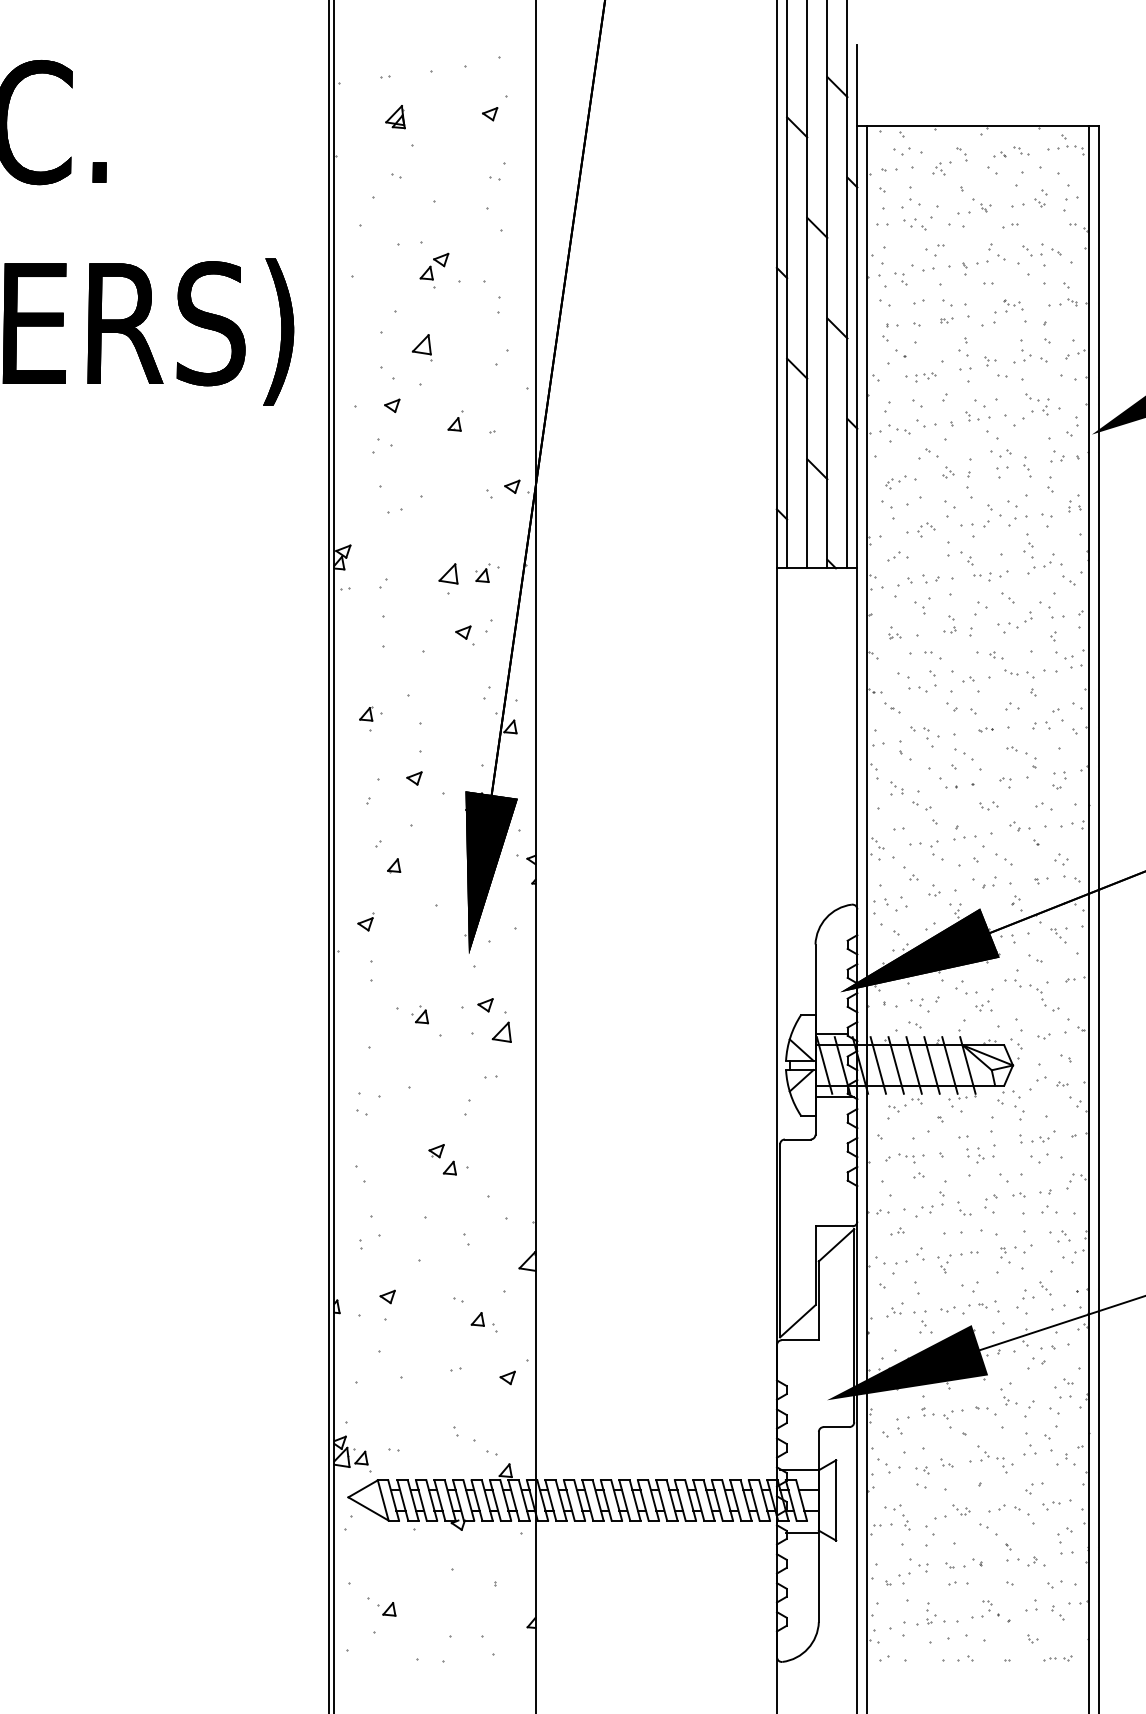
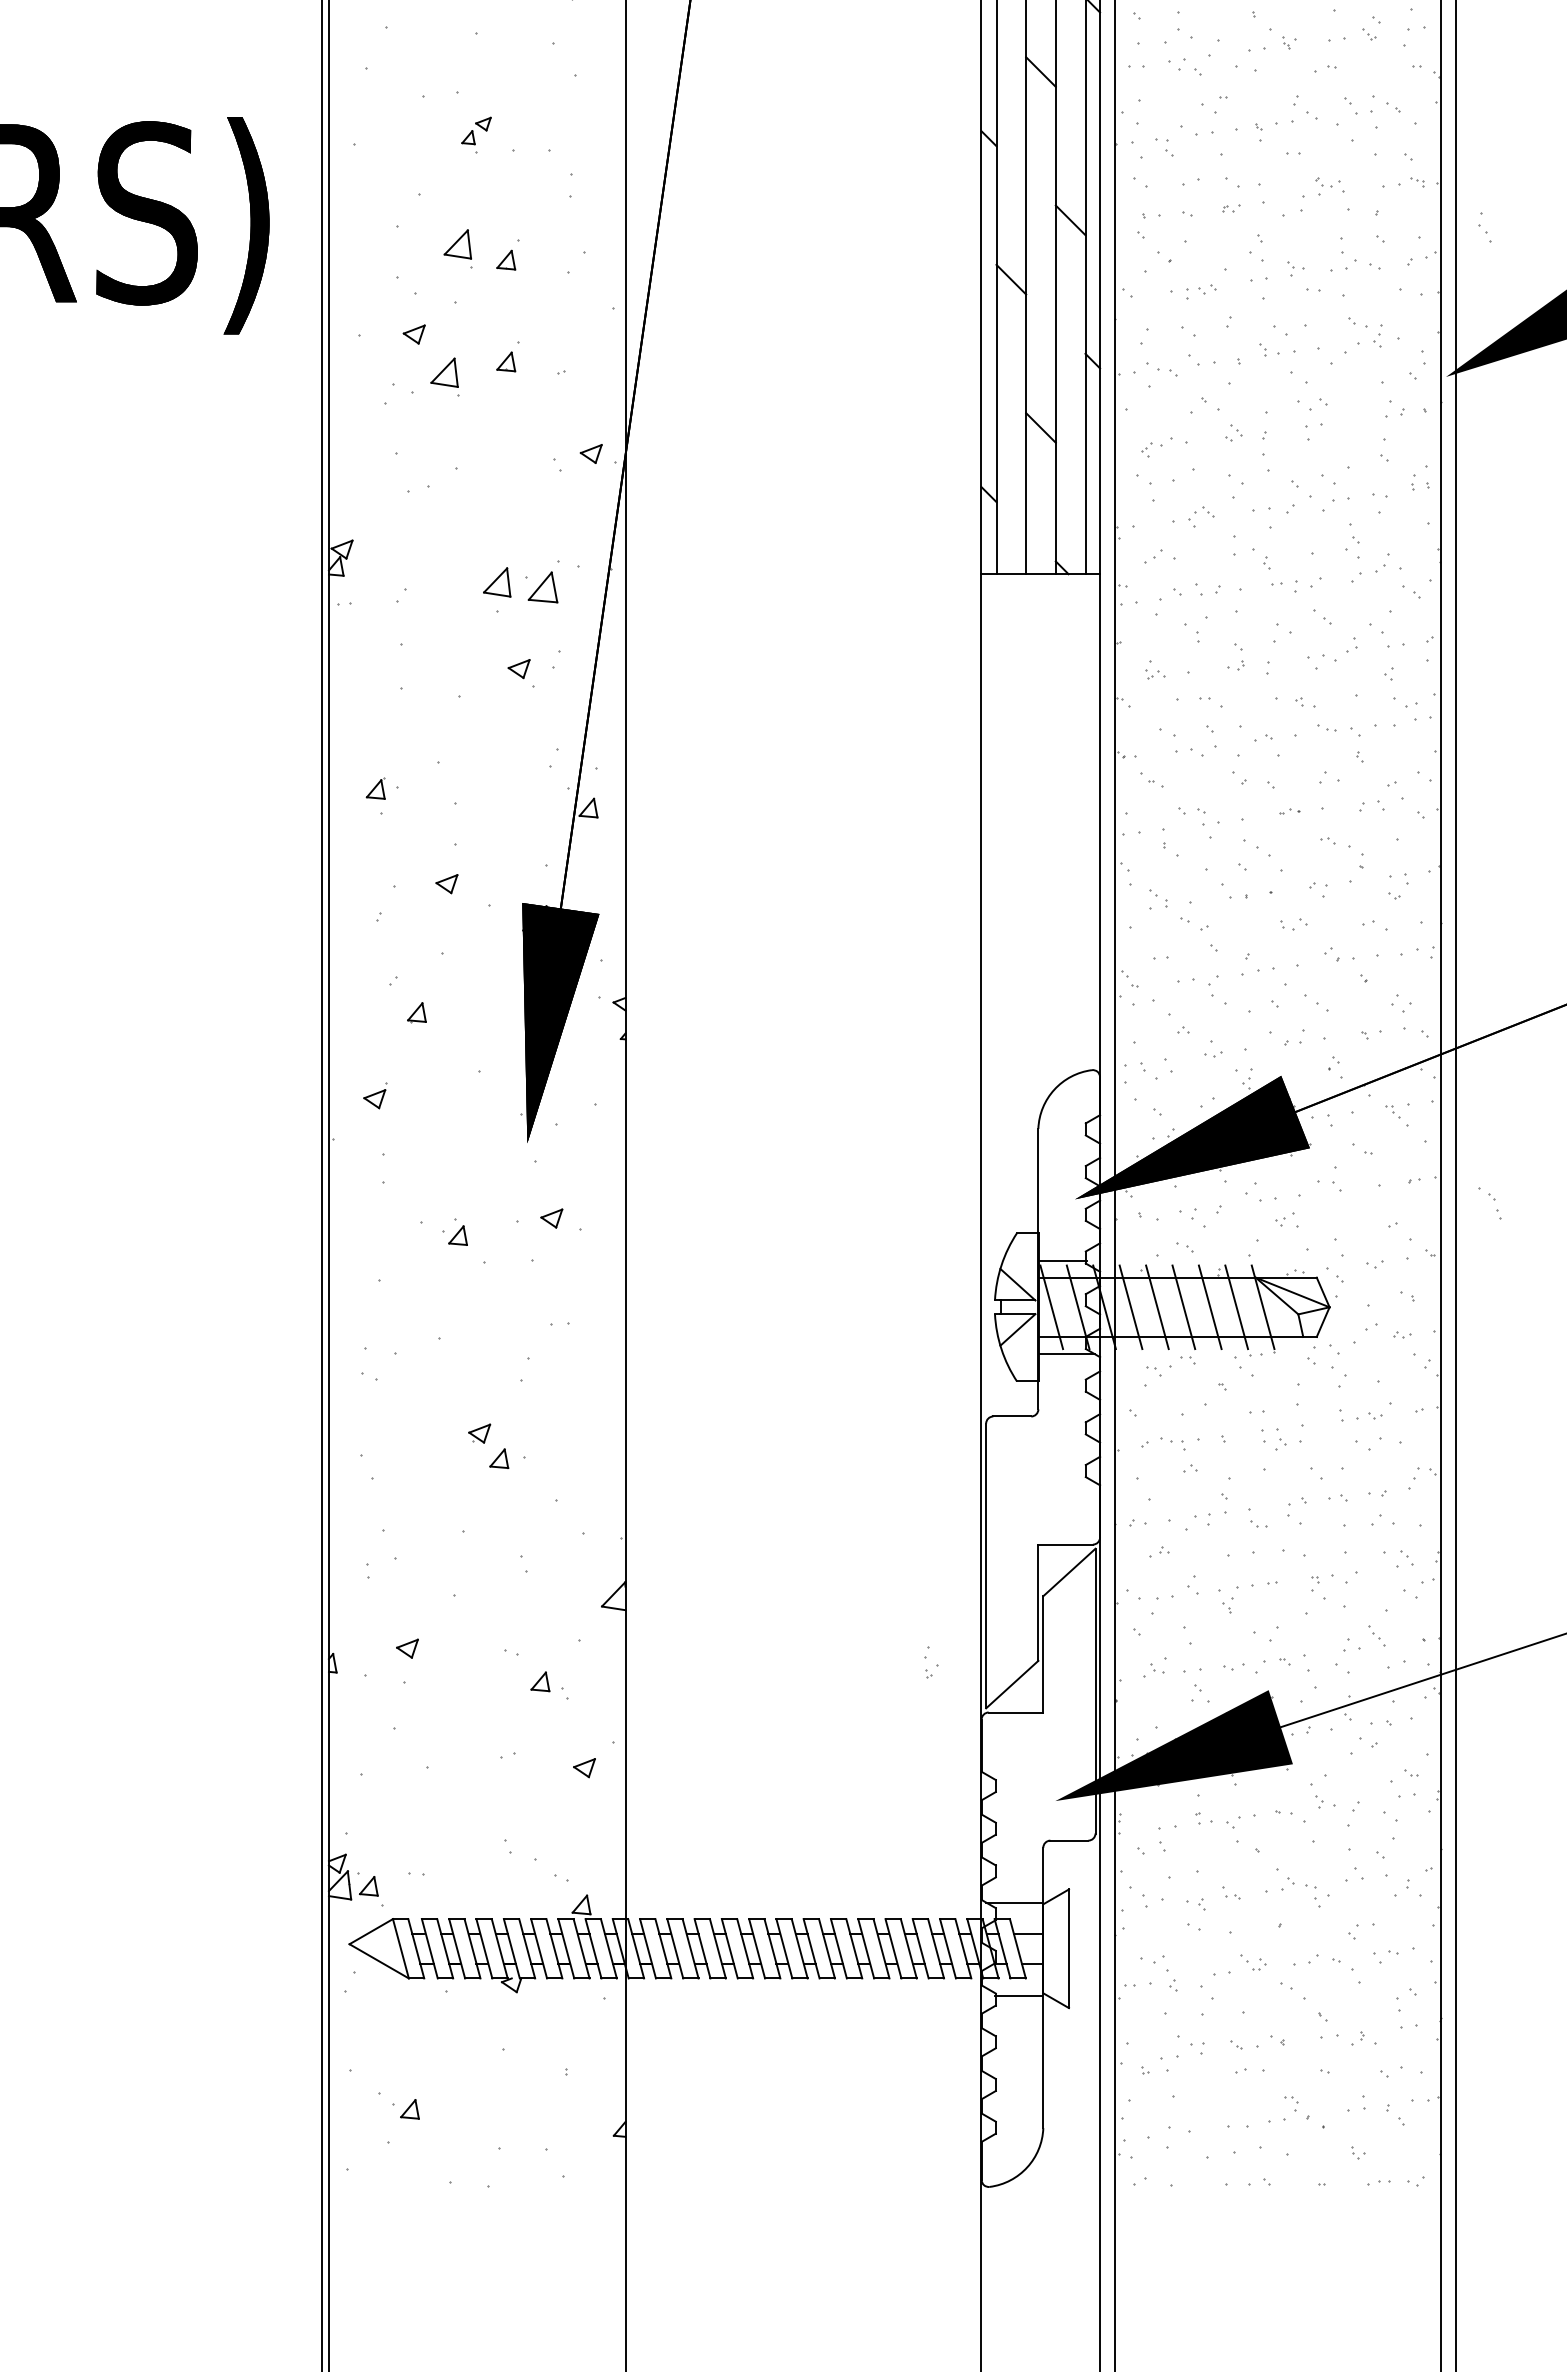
part: (434, 270) -> (476, 134), size x0.7
part: (455, 351) -> (507, 254), added
part: (412, 434) -> (444, 376), added
part: (1027, 466) -> (1485, 227), moved
part: (487, 572) -> (554, 580), size x1.6
part: (1037, 995) -> (1489, 1204), moved
part: (501, 1031) -> (575, 1257), removed
part: (931, 1613) -> (932, 1662), moved
part: (1057, 1658) -> (1395, 2181), size x1.4

